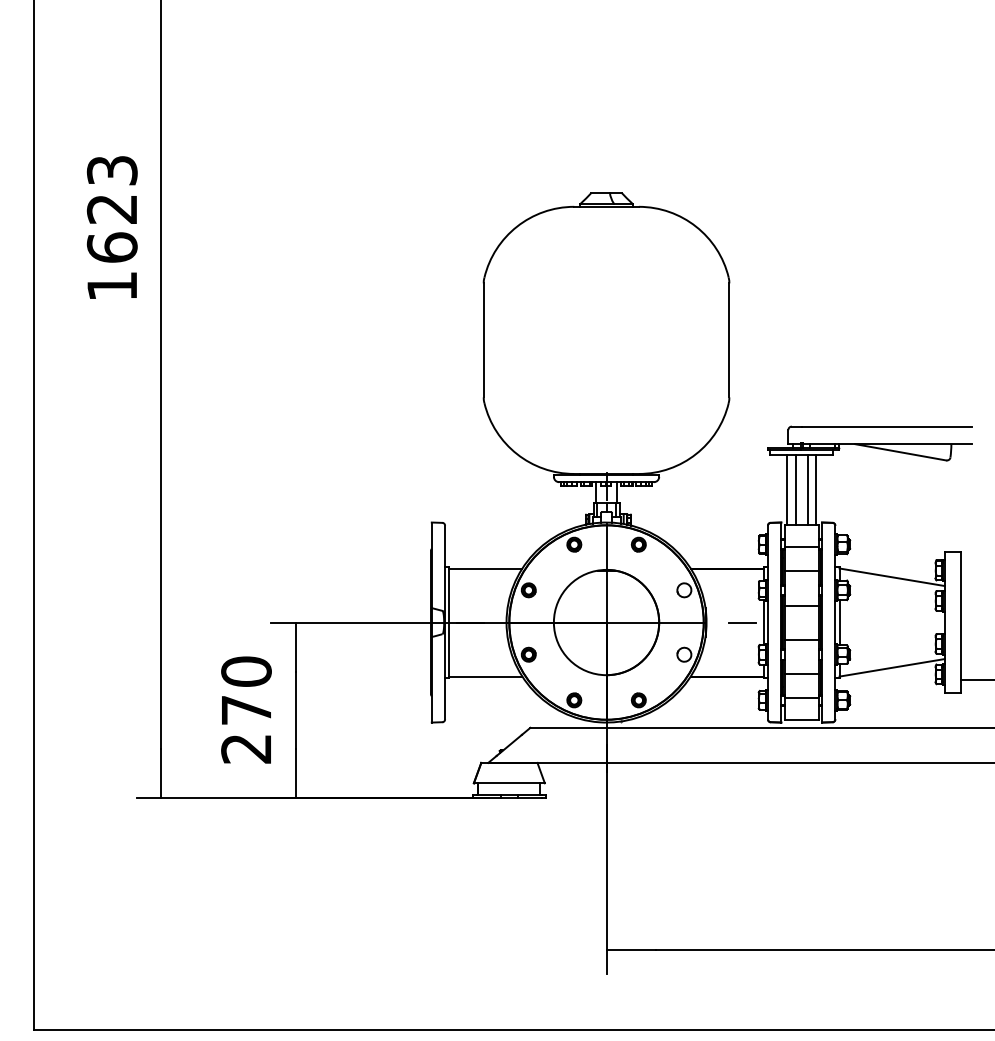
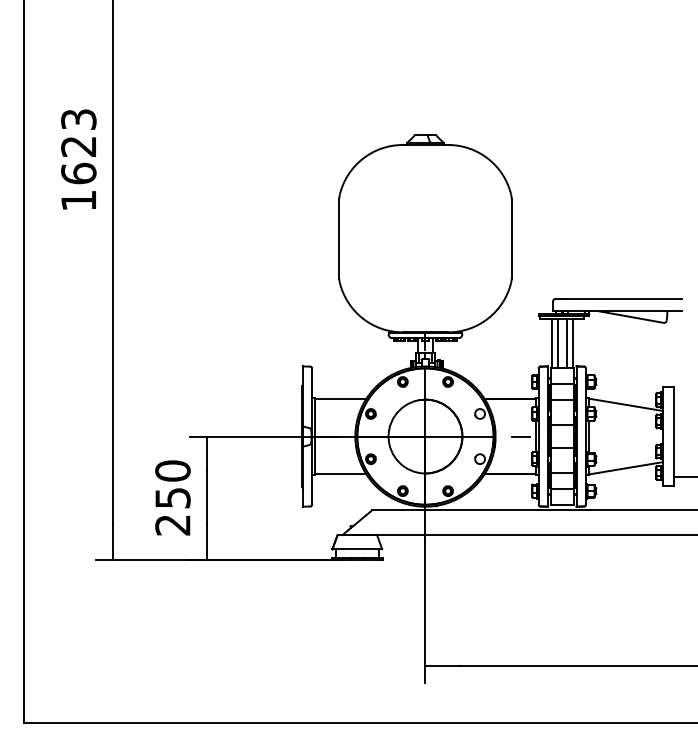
text: (245, 710) -> (172, 498), 270 -> 250

